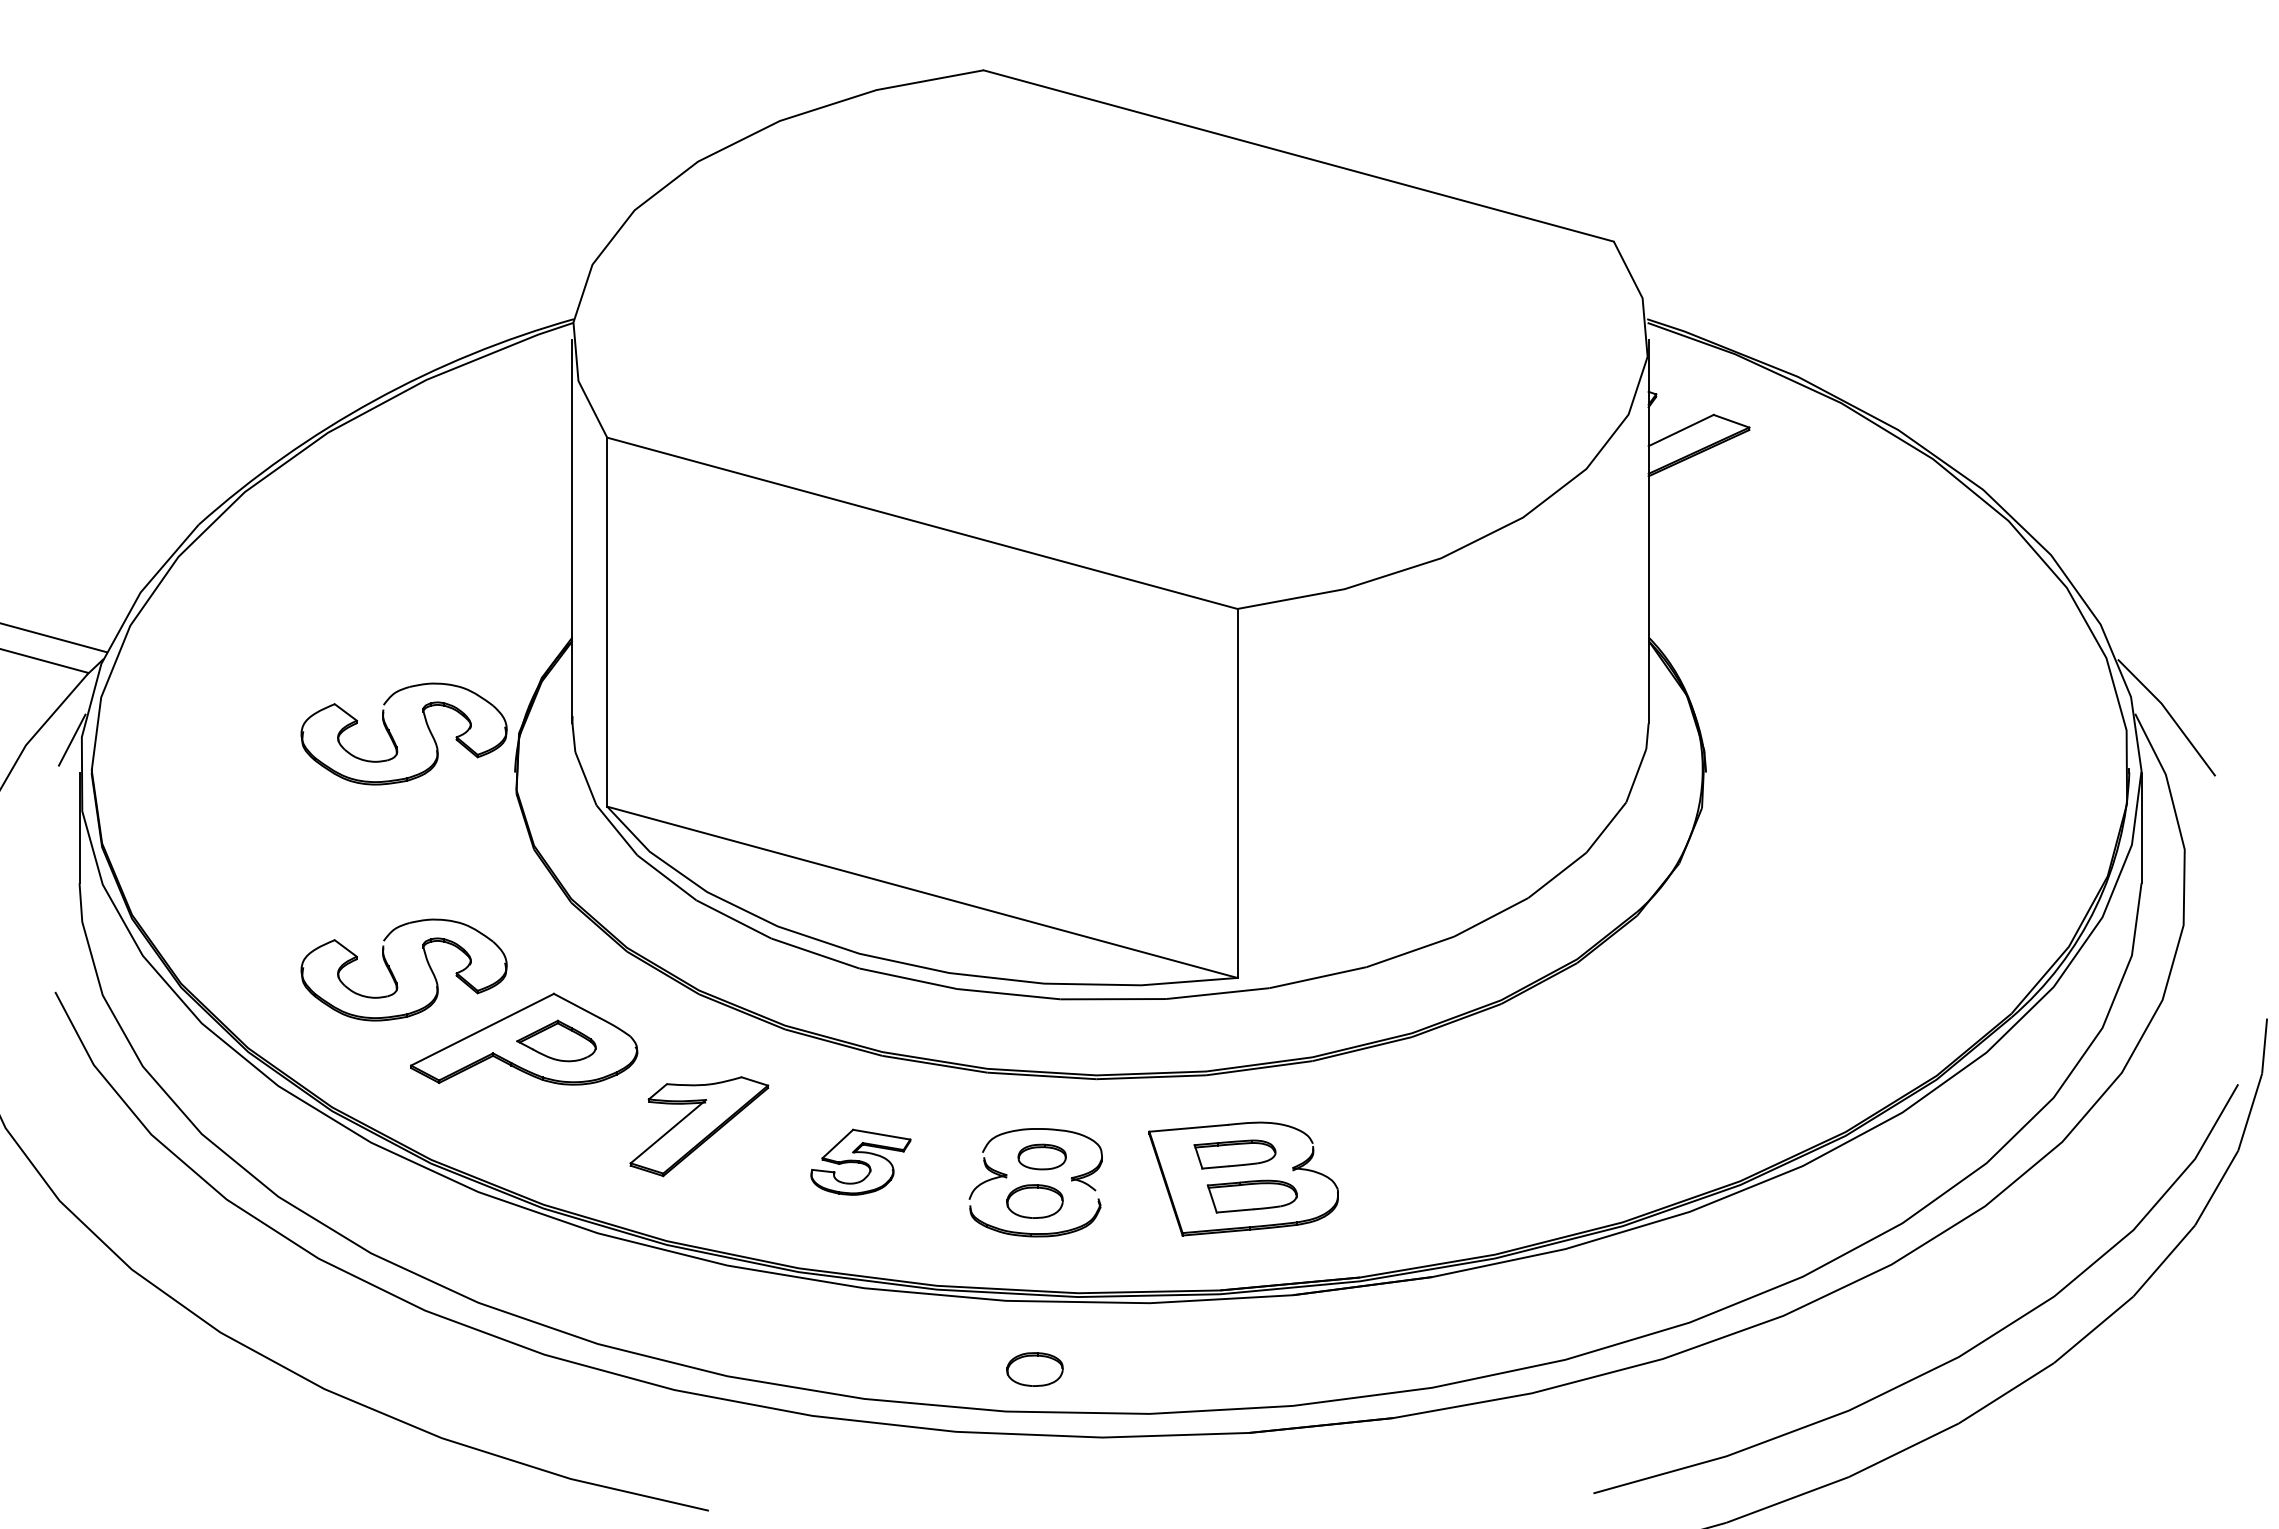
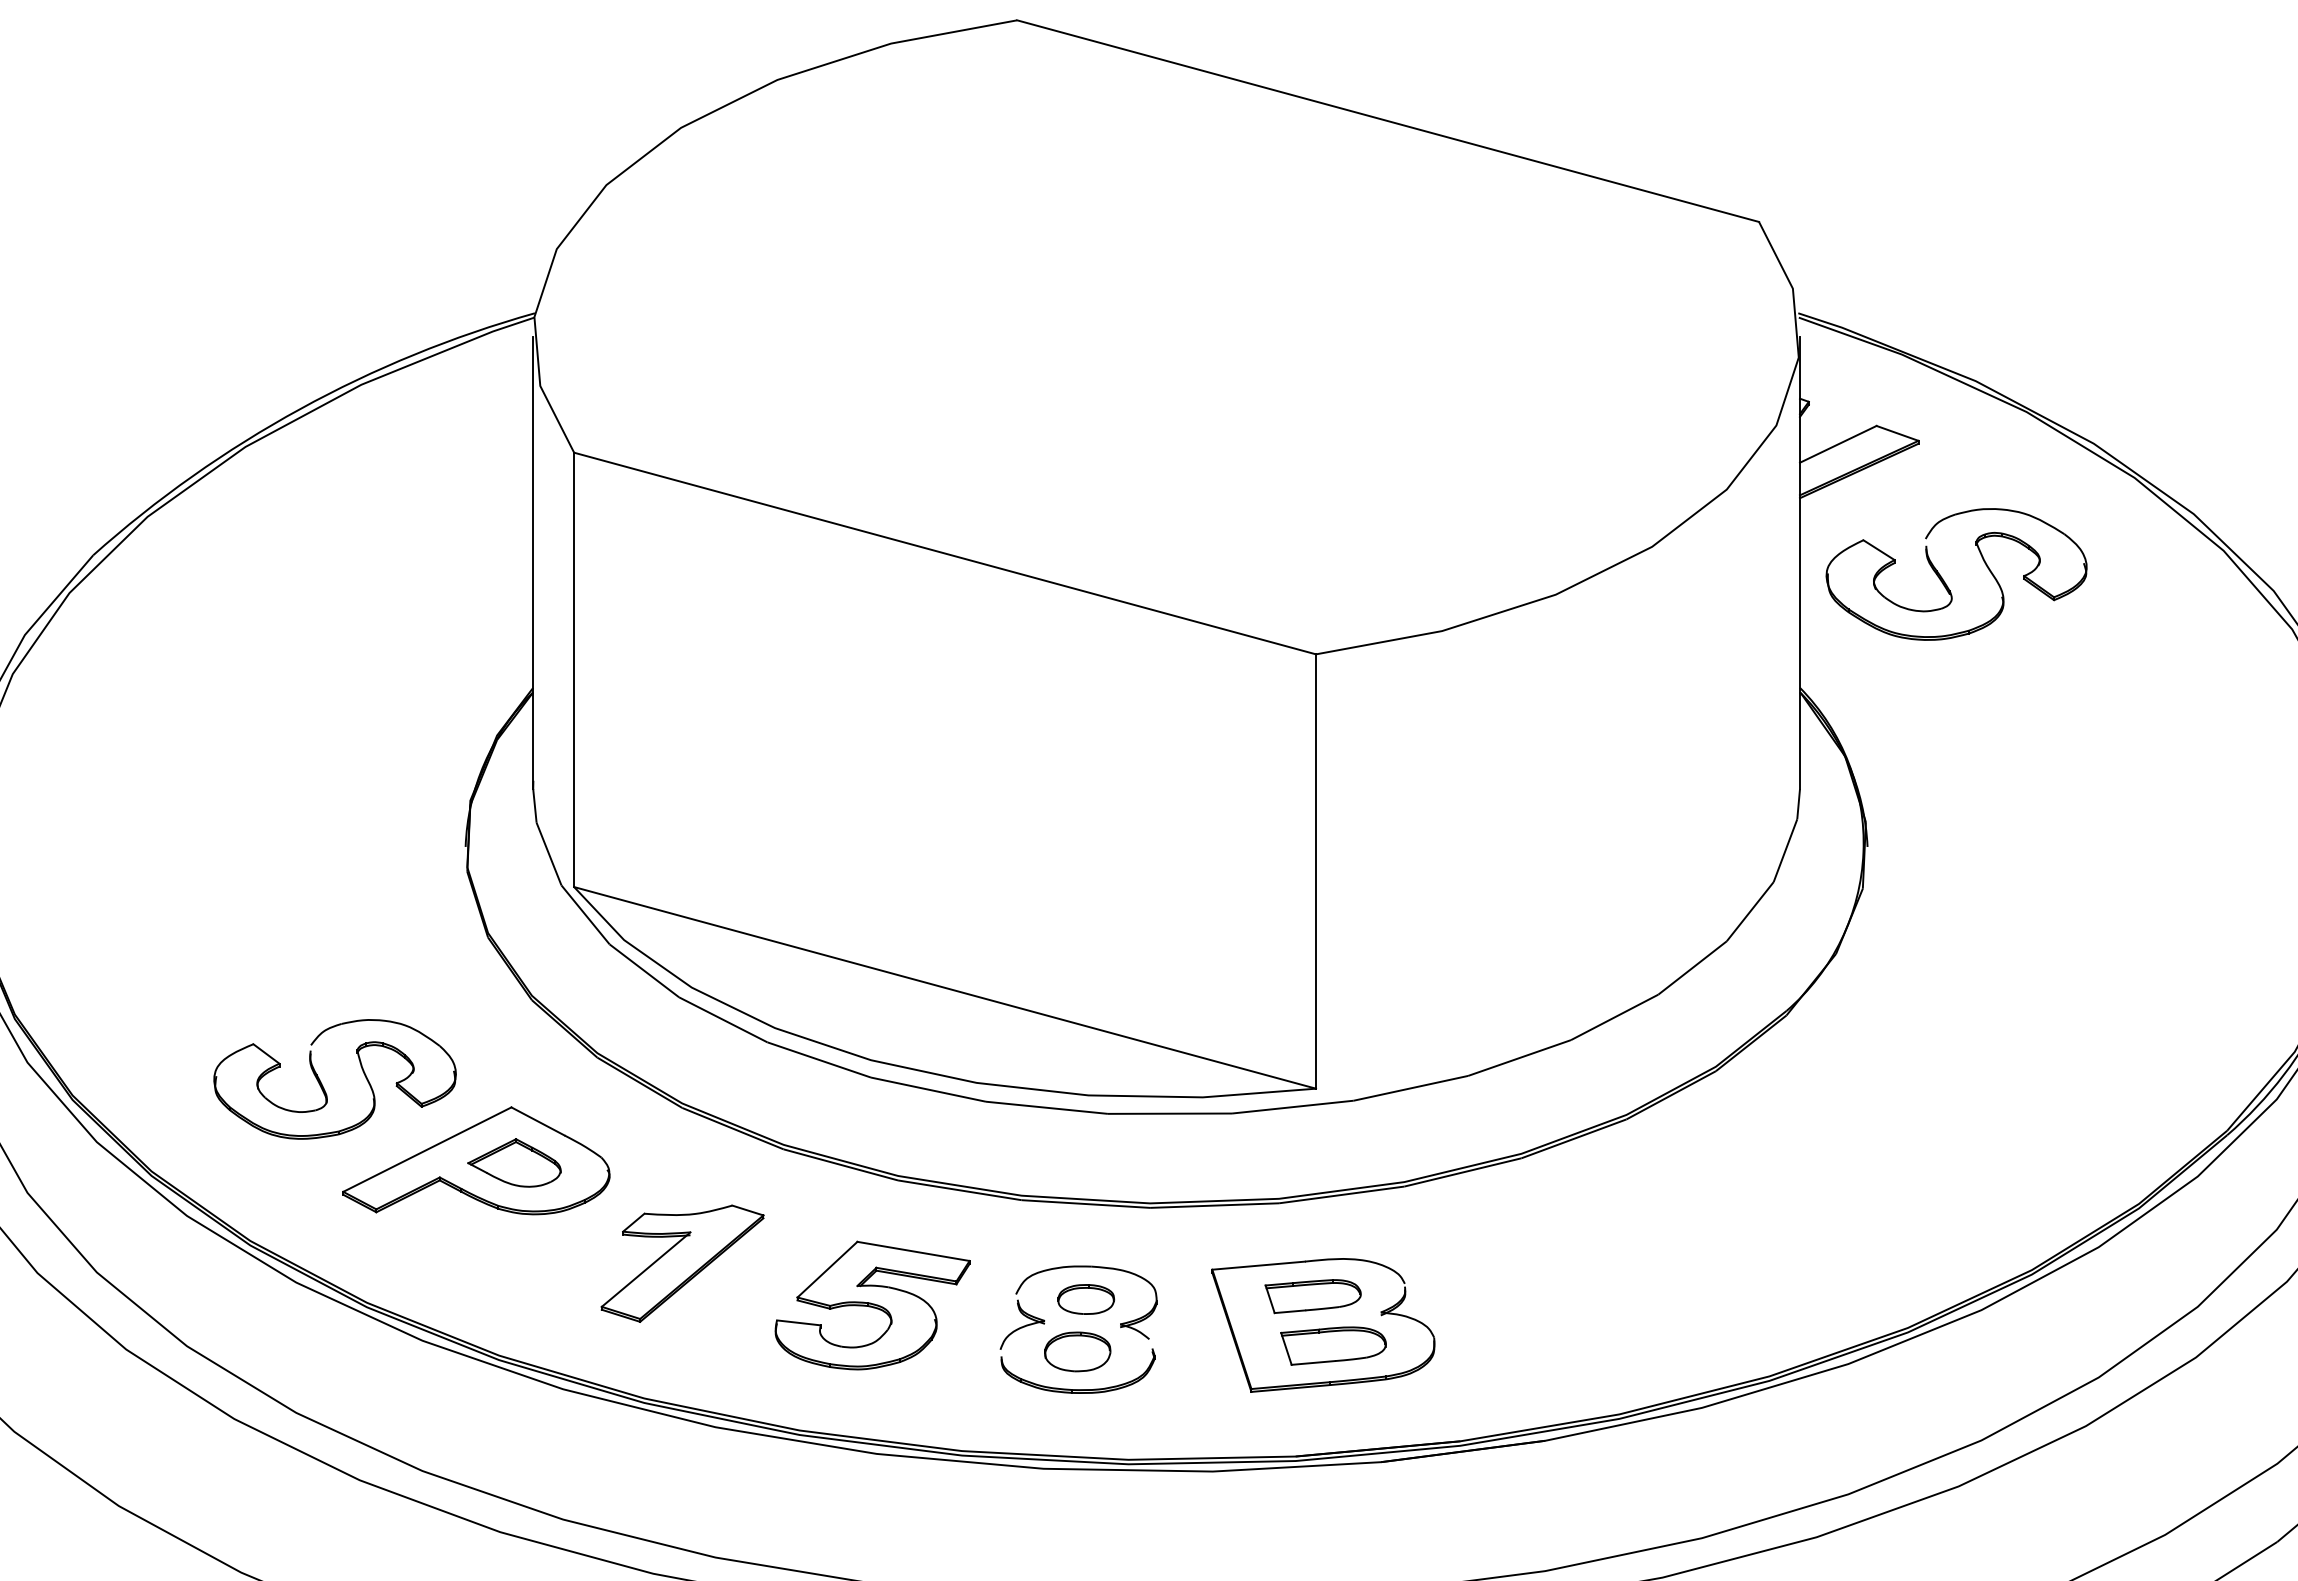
part: (1772, 547) -> (1945, 582), added
part: (393, 737) -> (322, 805), removed
part: (860, 1162) -> (872, 1305), size x1.67
part: (1034, 1369) -> (1077, 1549), removed

